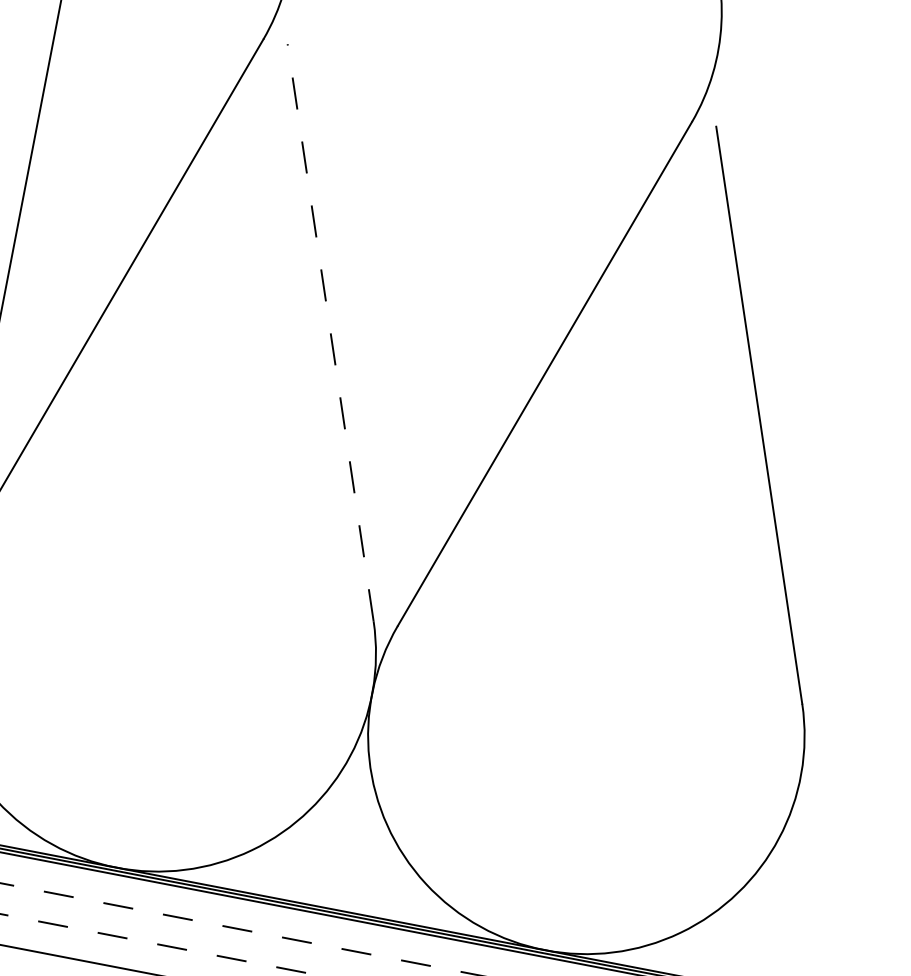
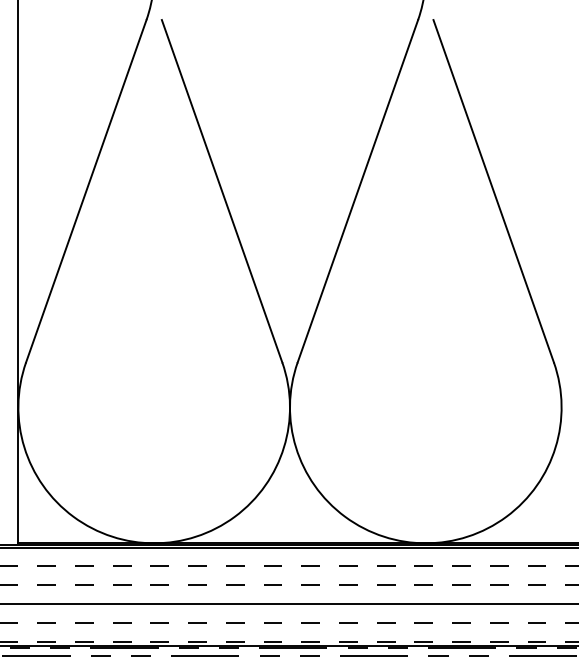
line: (331, 333) -> (222, 191), dashed -> solid

